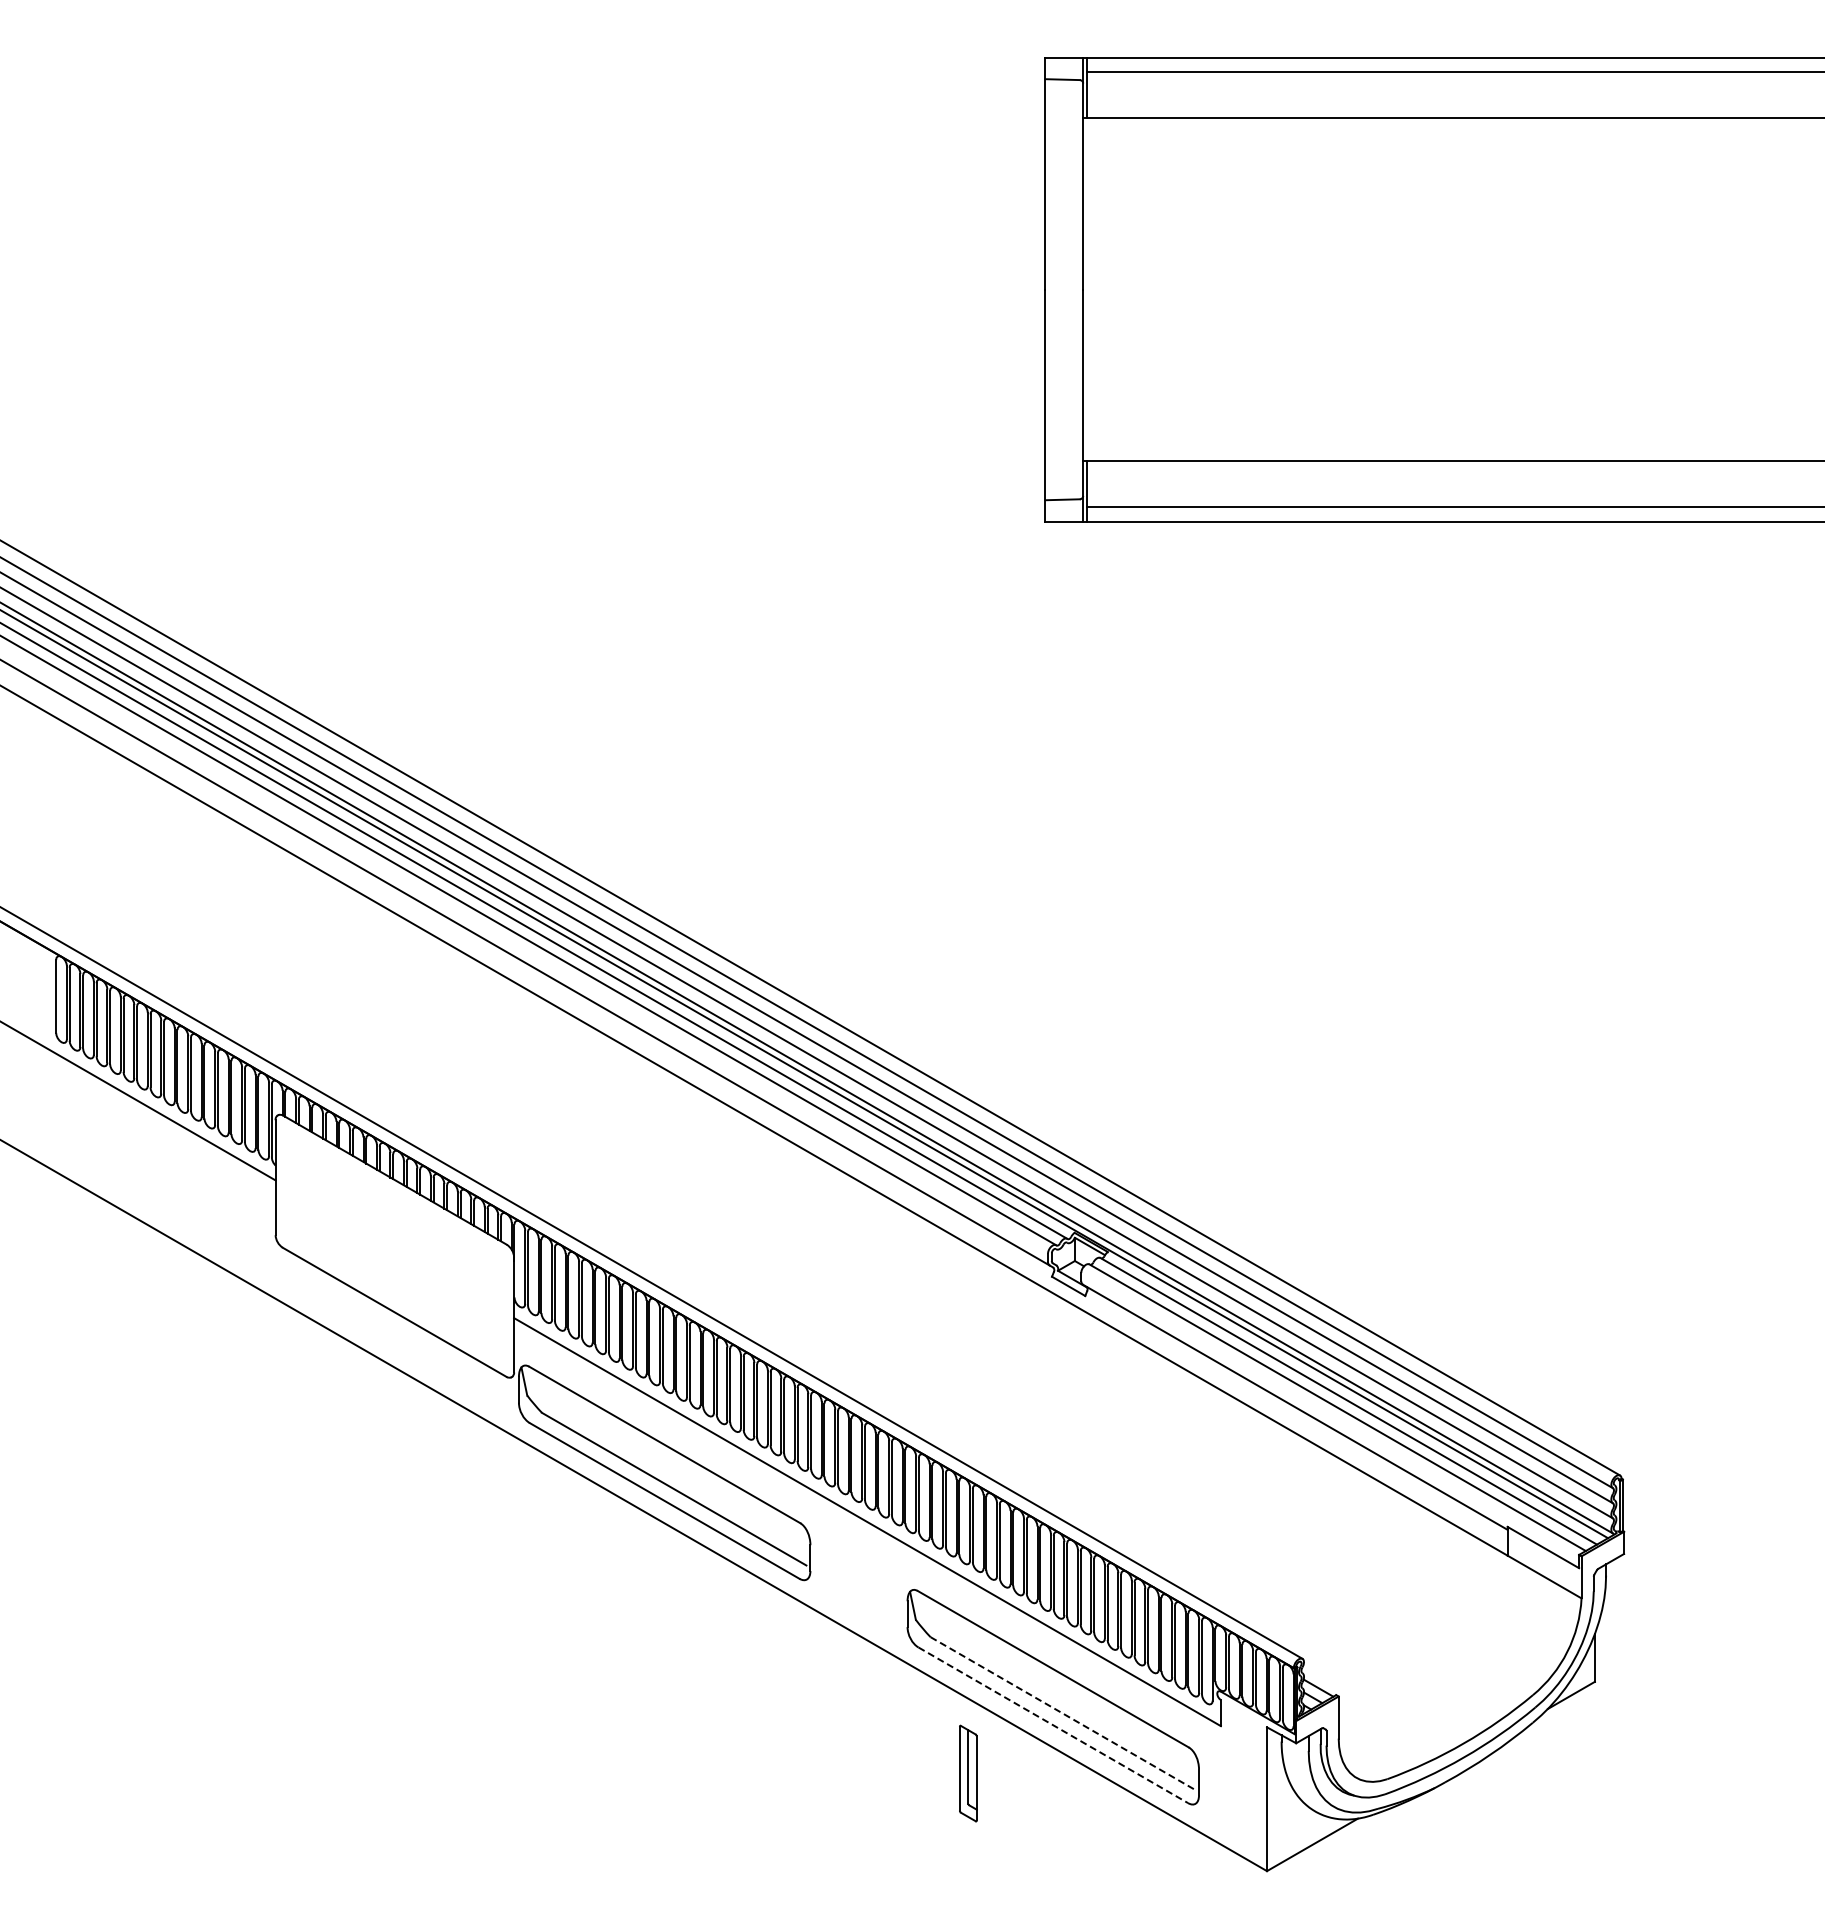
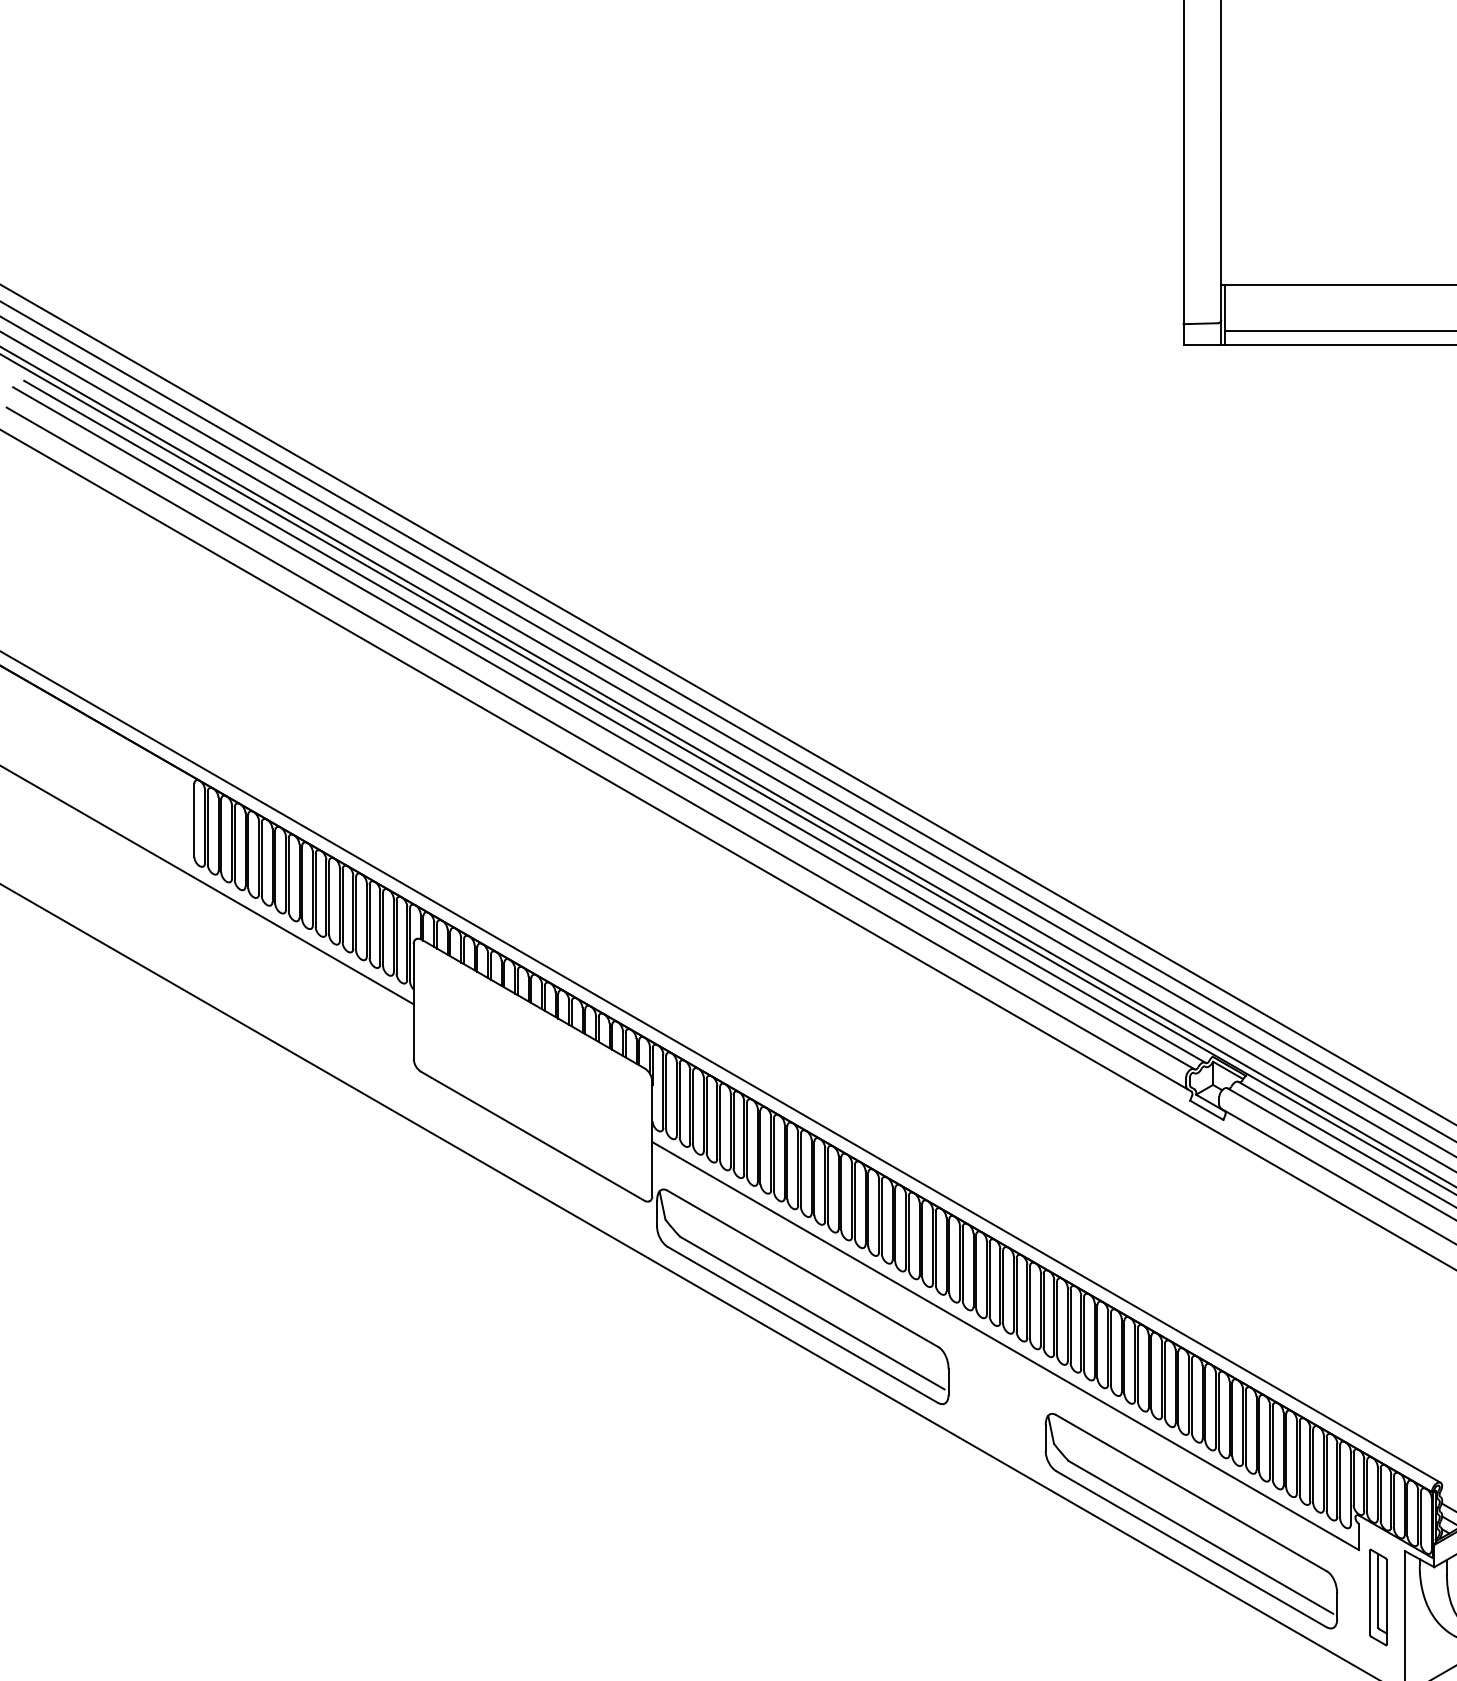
line: (1062, 1713) -> (1200, 1537), dashed -> solid
line: (1053, 1725) -> (1191, 1549), dashed -> solid
part: (968, 1773) -> (1378, 1597), moved

